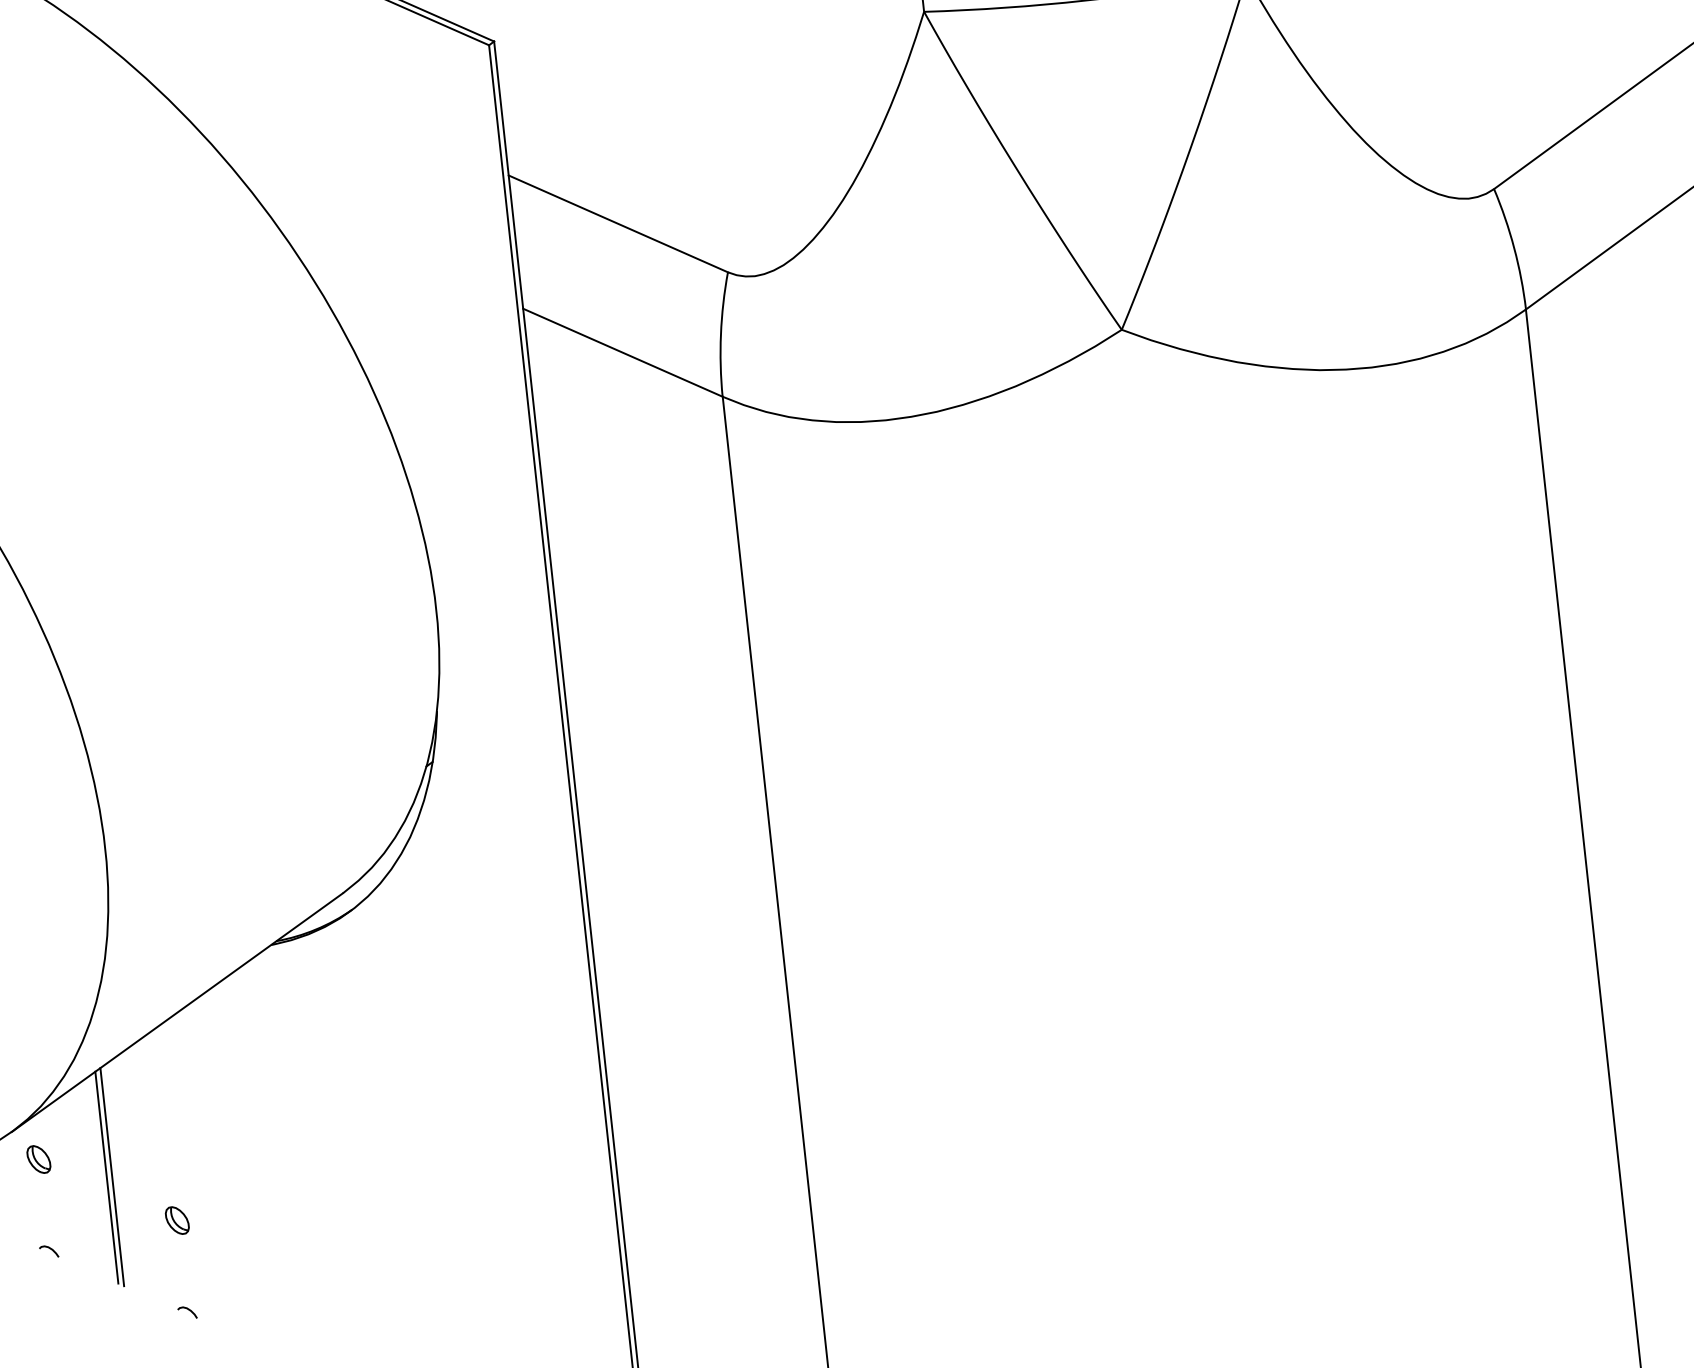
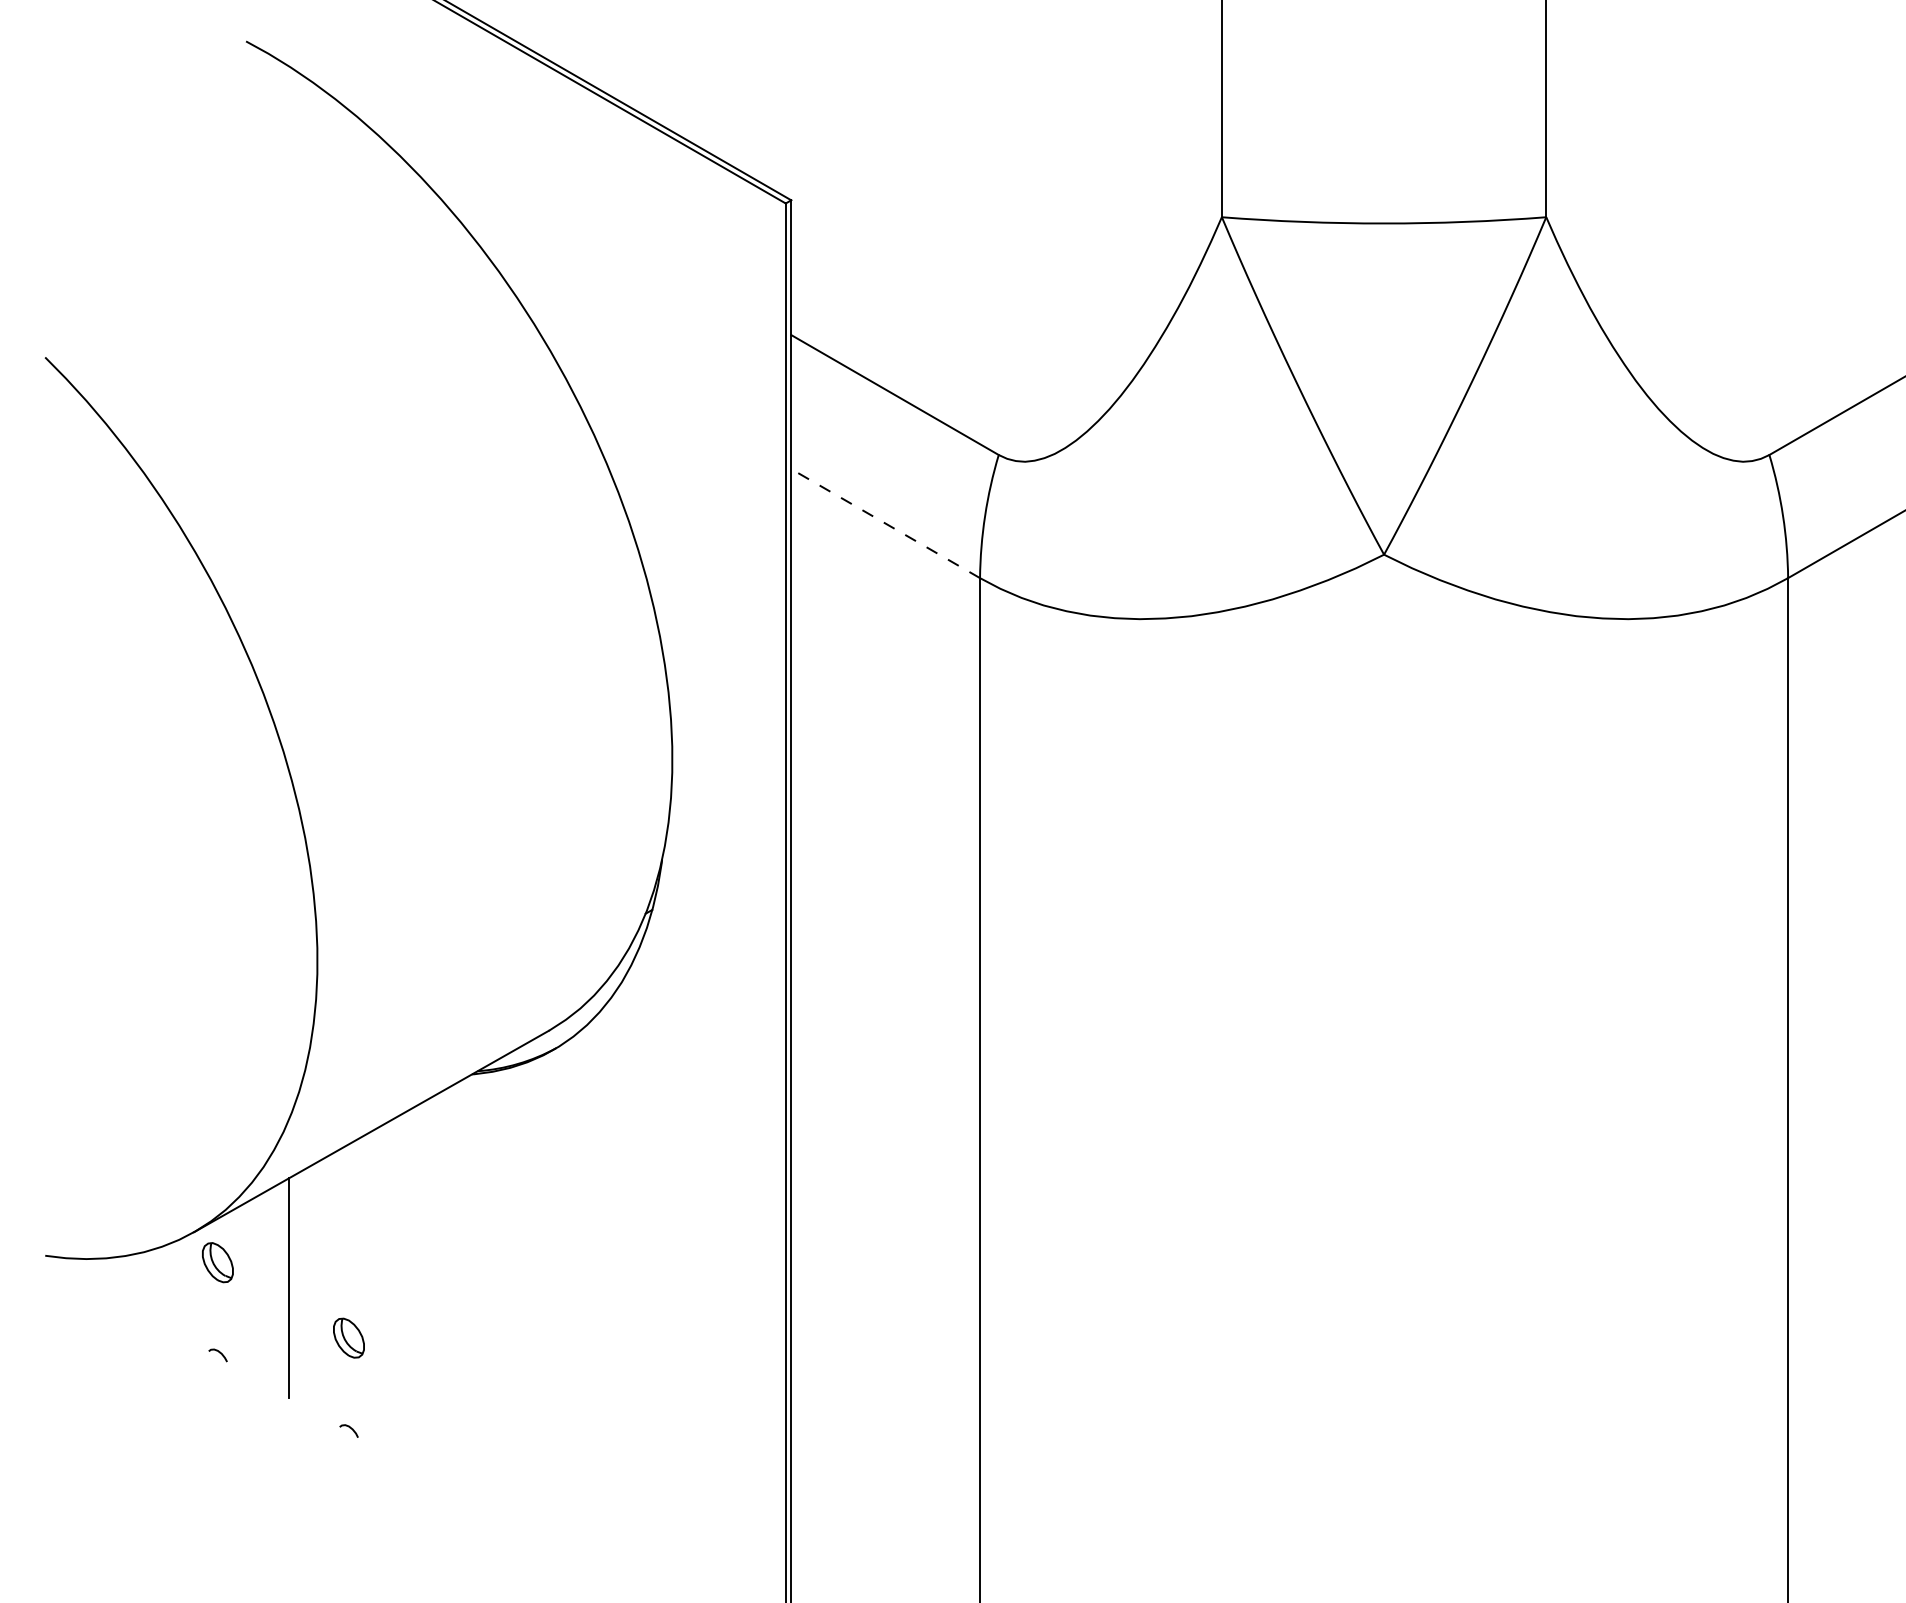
line: (622, 352) -> (885, 523), solid -> dashed
part: (38, 1159) -> (217, 1262), size x1.4
line: (106, 1177) -> (283, 1287), removed
part: (176, 1220) -> (348, 1338), size x1.4

